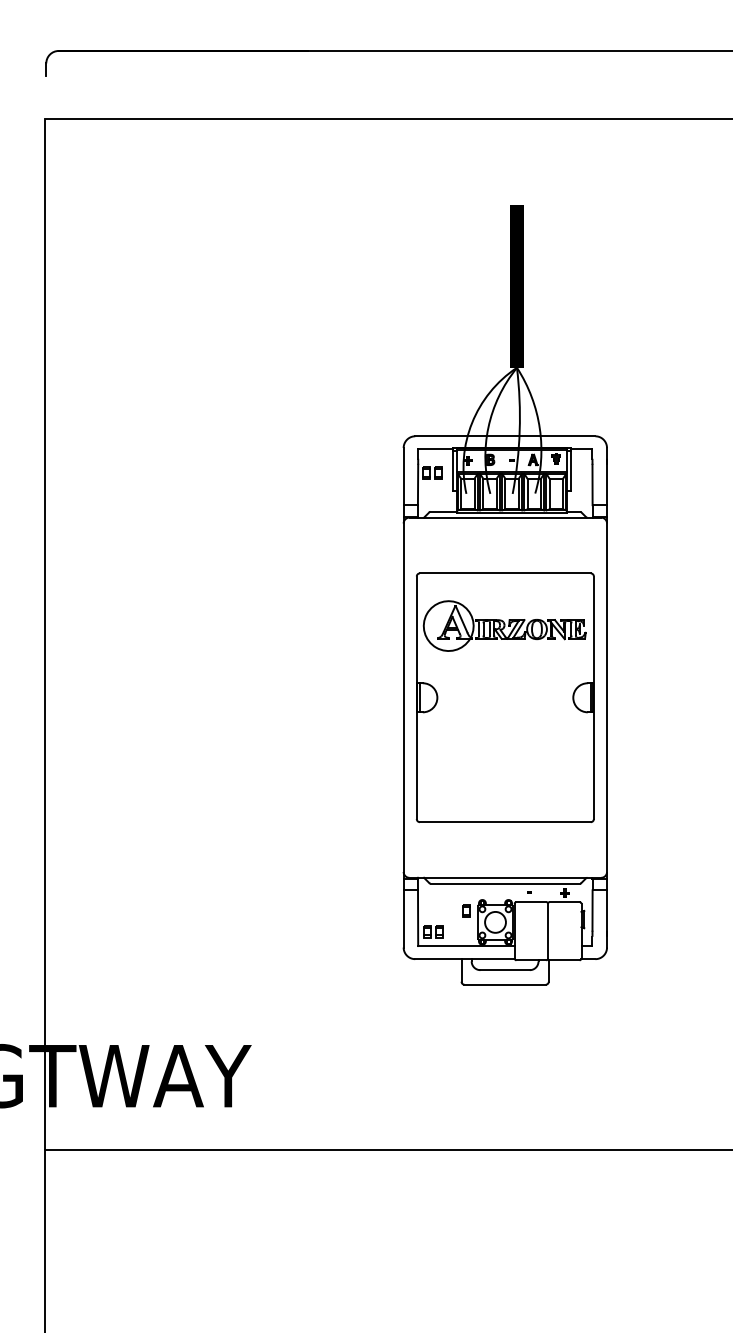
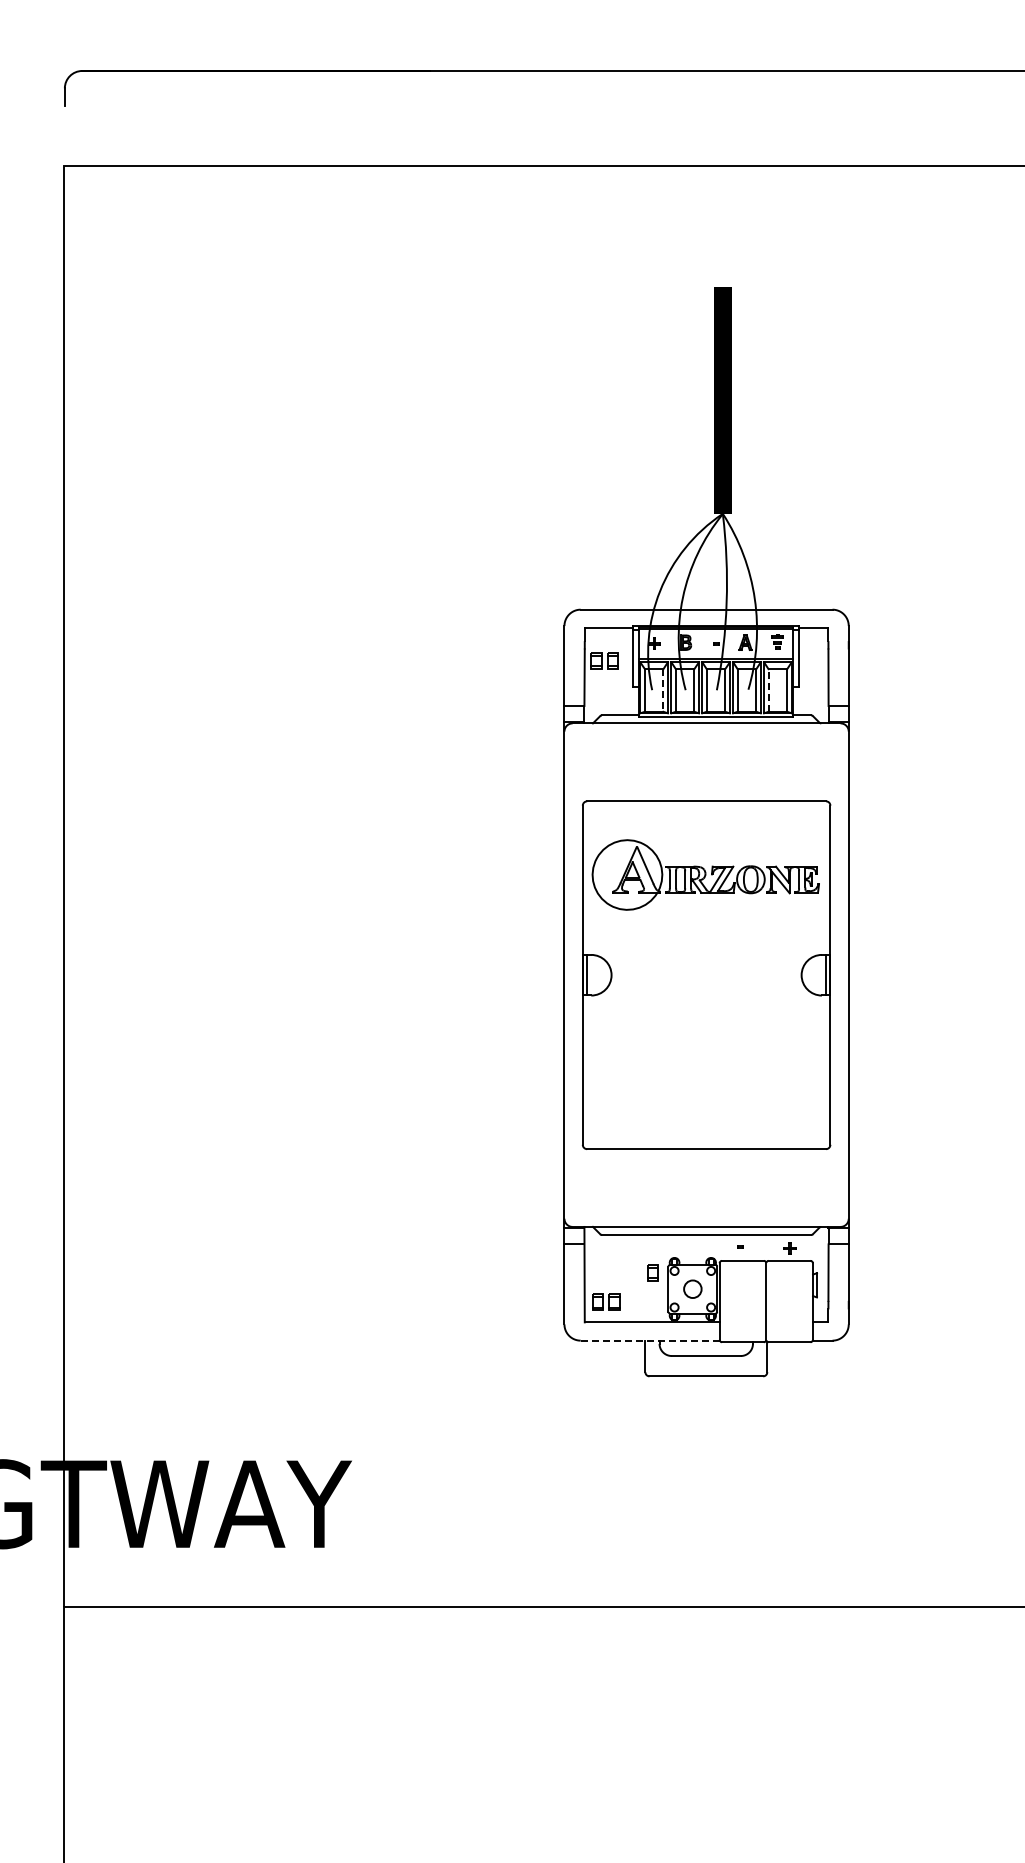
line: (549, 493) -> (768, 689), solid -> dashed
line: (474, 494) -> (663, 690), solid -> dashed
circle: (495, 921) -> (692, 1288), size x0.6
line: (465, 959) -> (650, 1340), solid -> dashed

